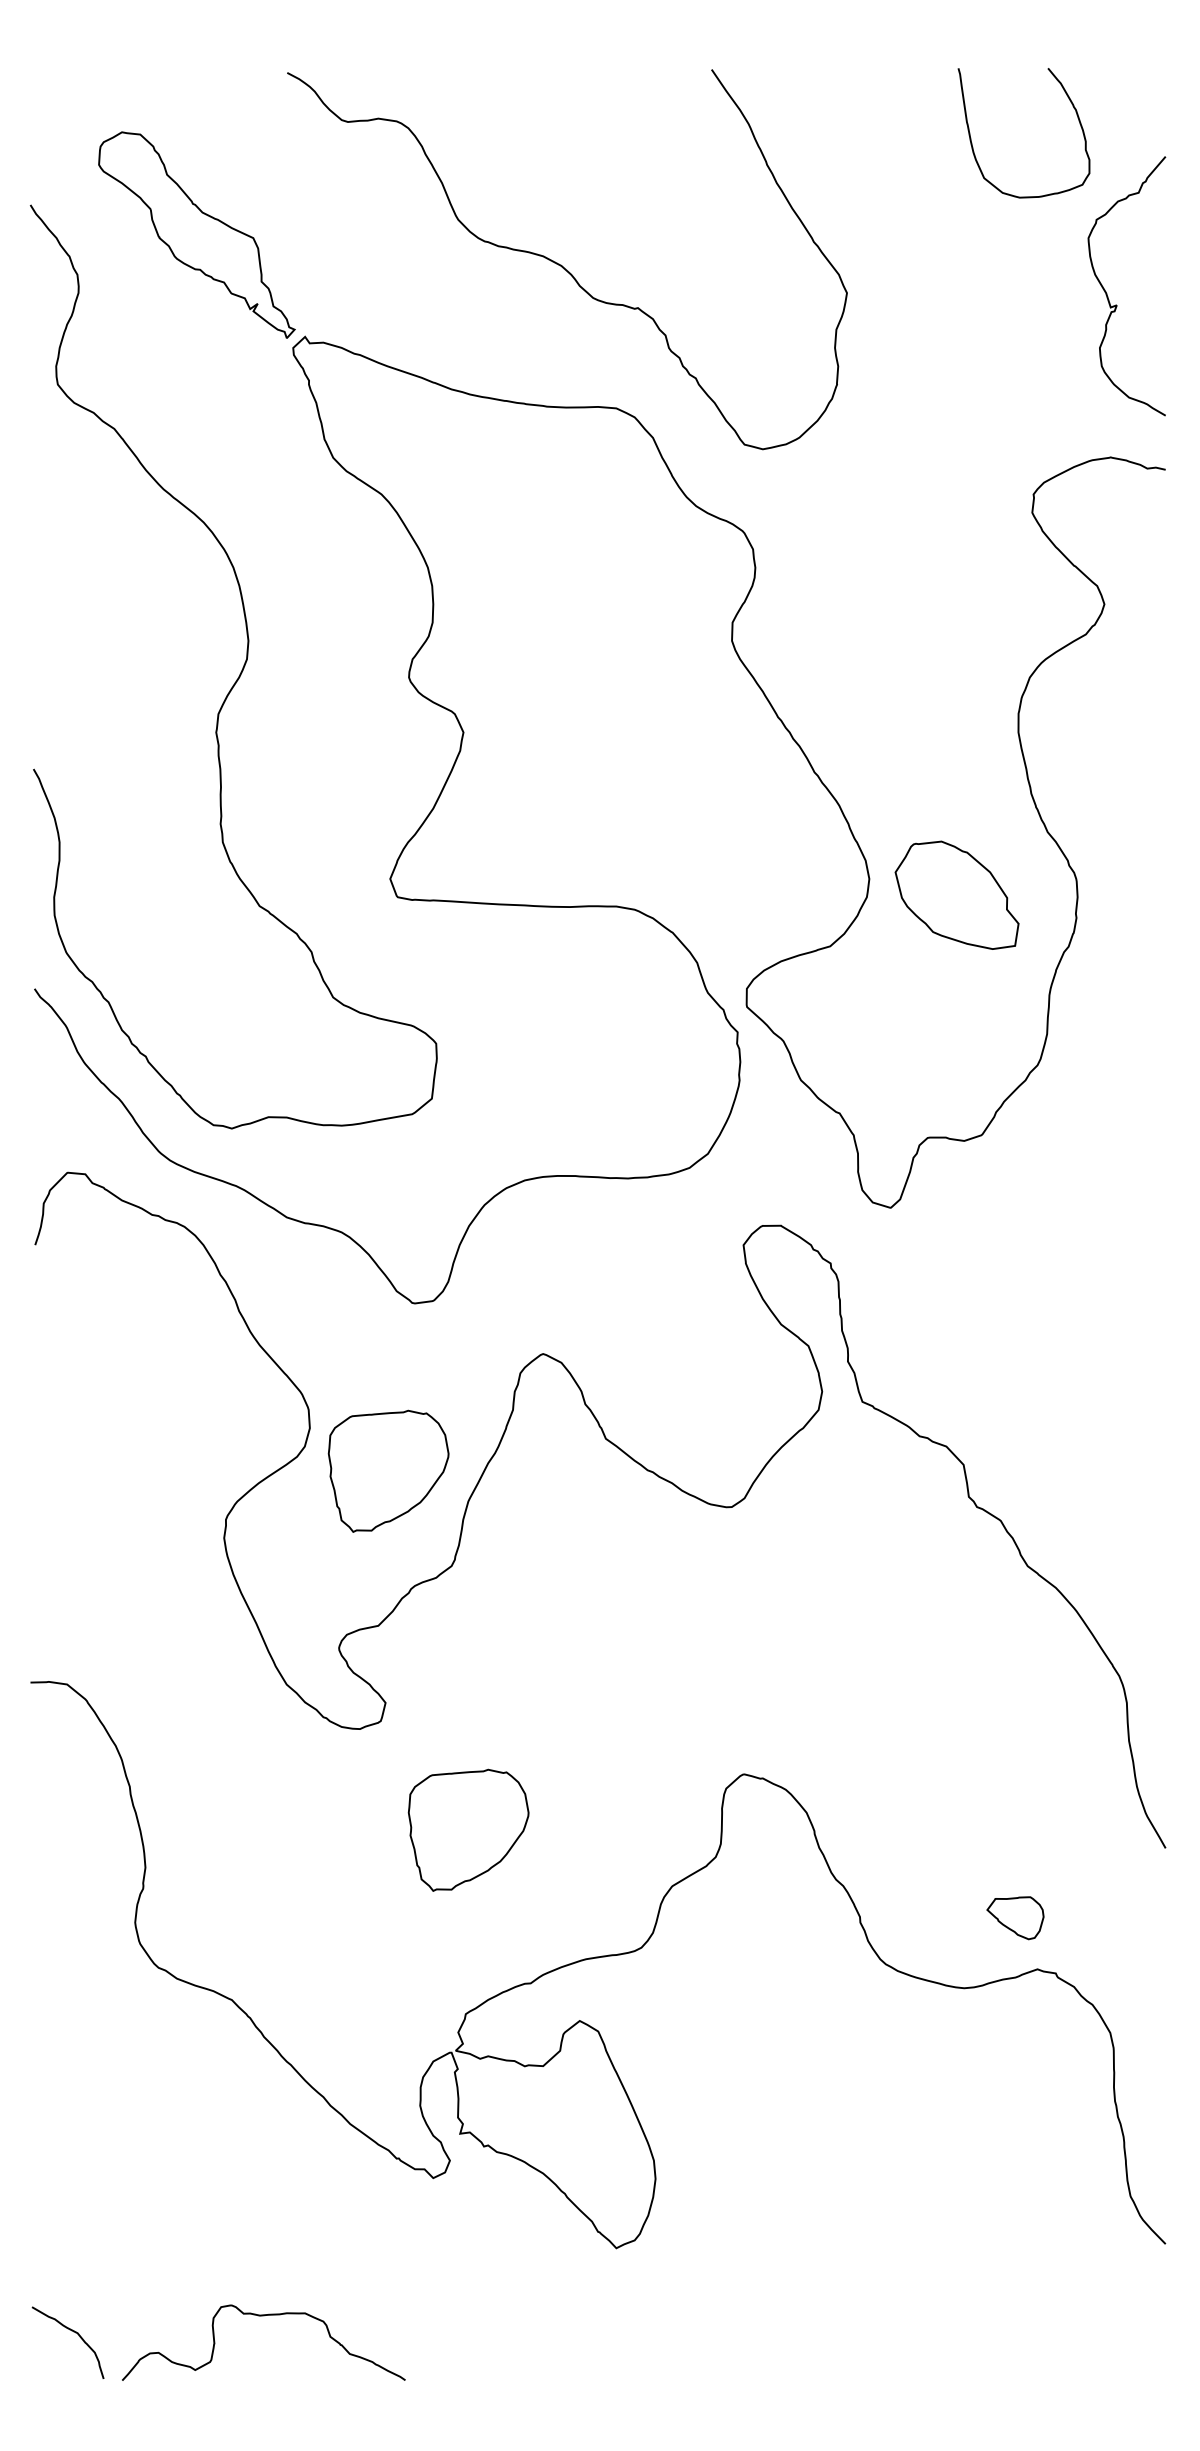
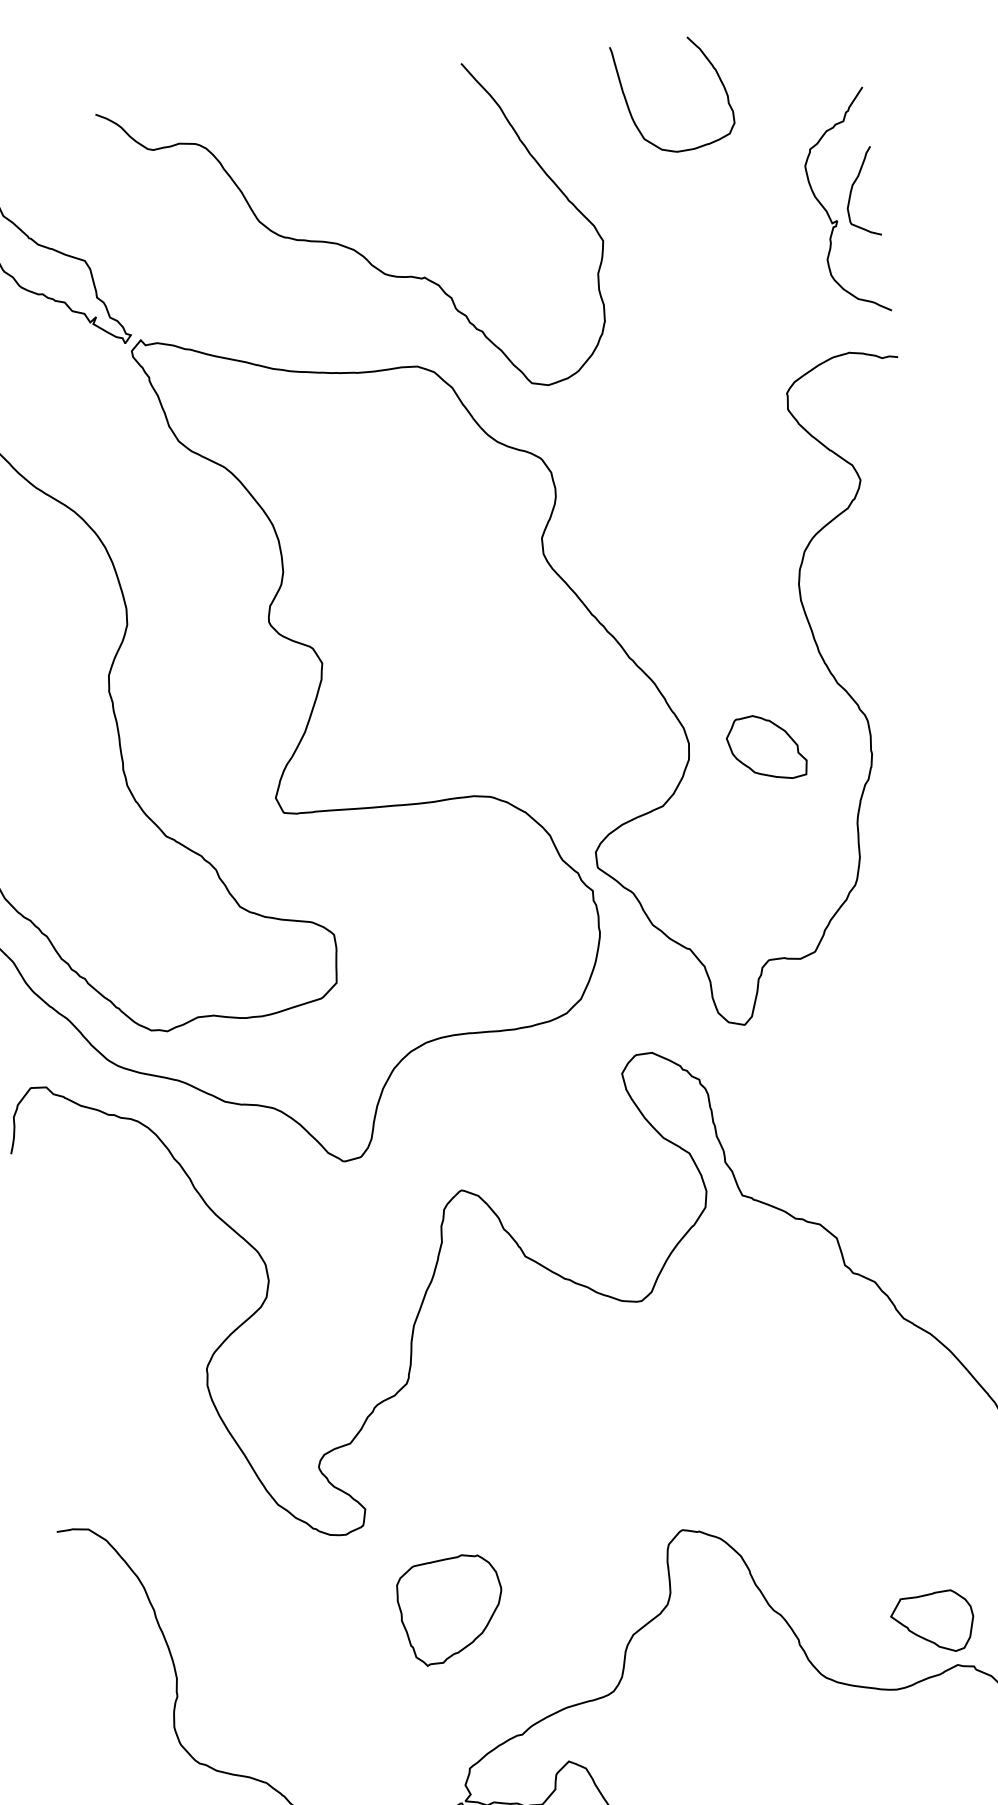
curve: (973, 147) -> (631, 113), moved
curve: (1138, 272) -> (852, 190), added
part: (956, 895) -> (766, 748), size x0.71
part: (388, 1470) -> (341, 1308), removed
part: (1015, 1918) -> (933, 1623), size x1.67

